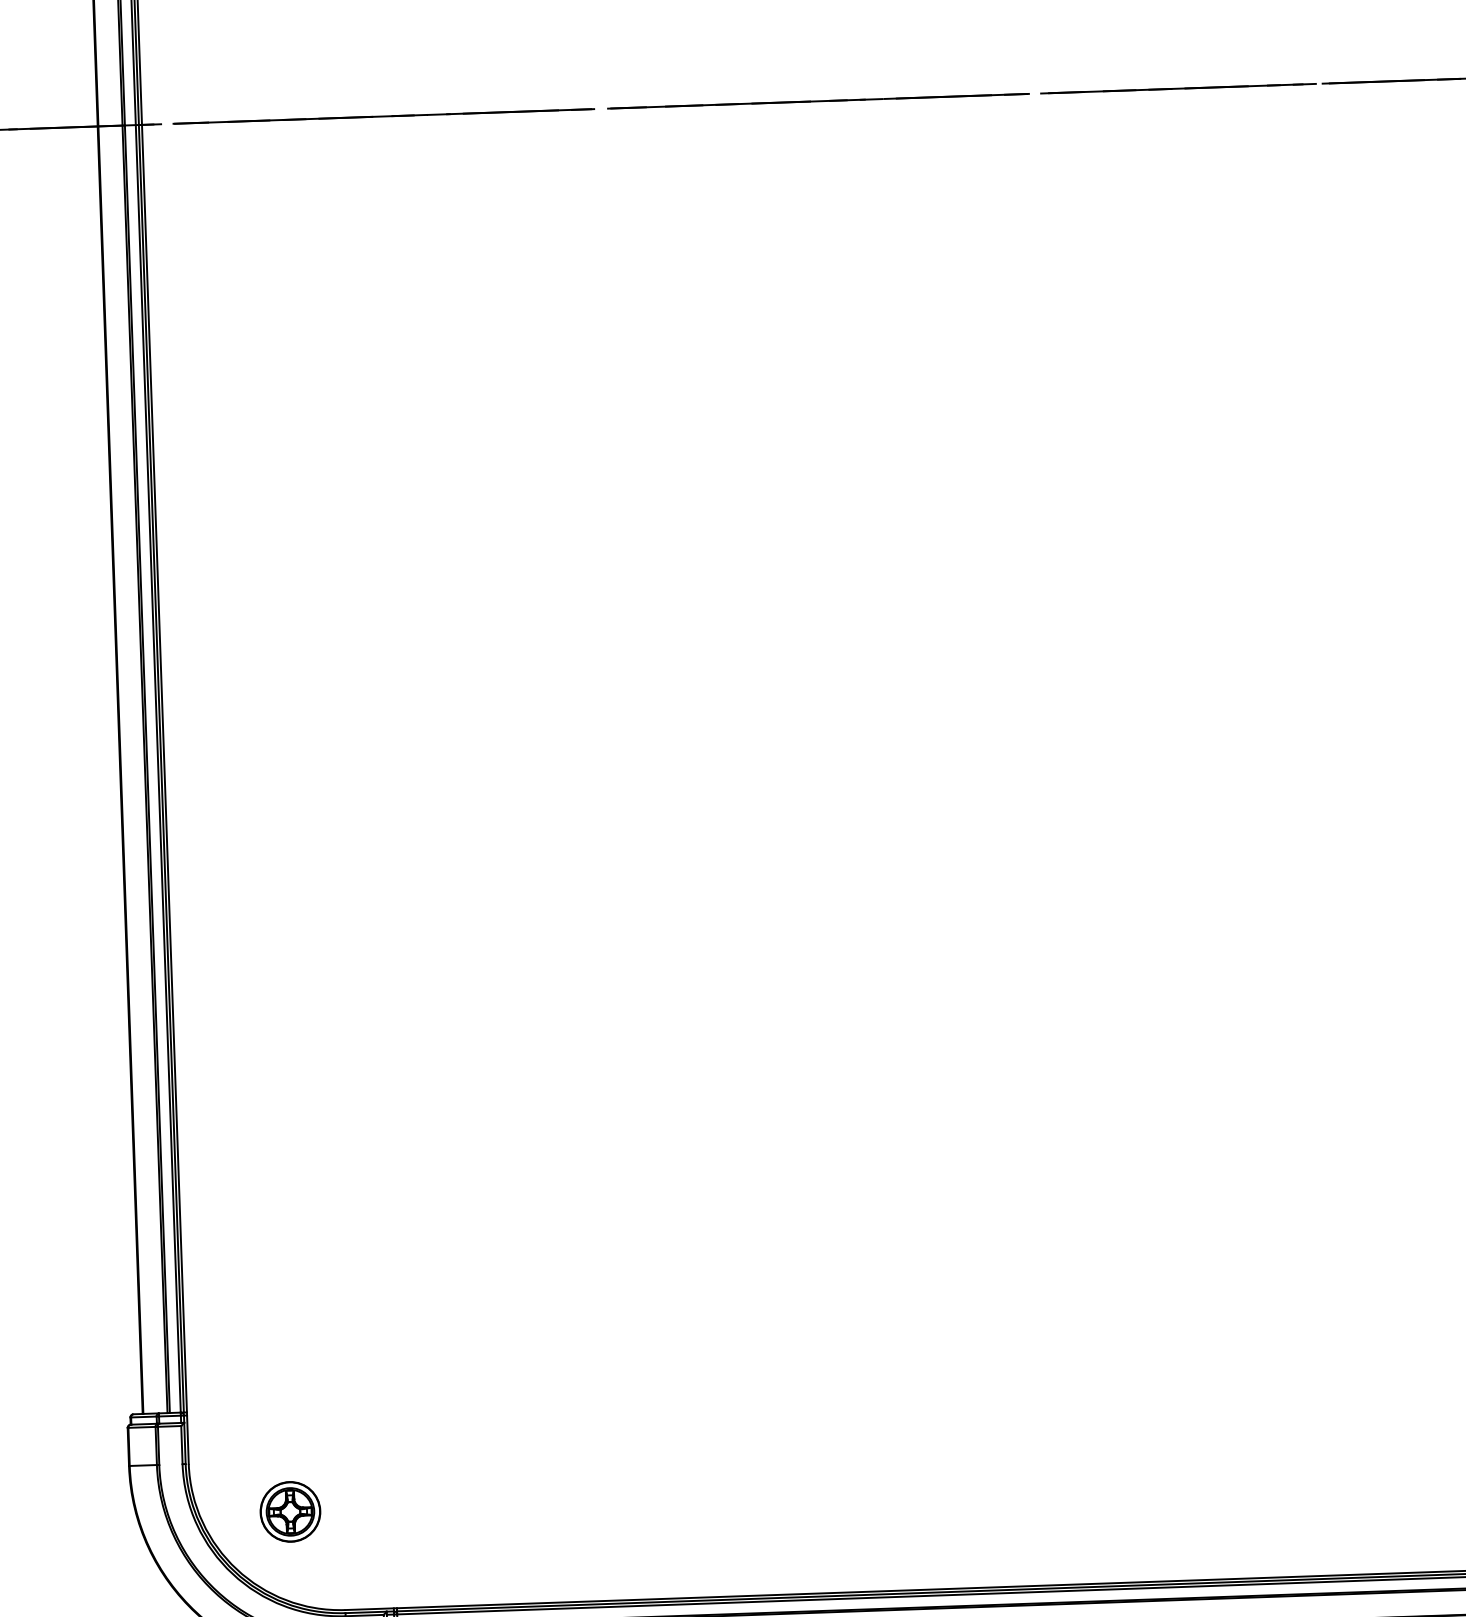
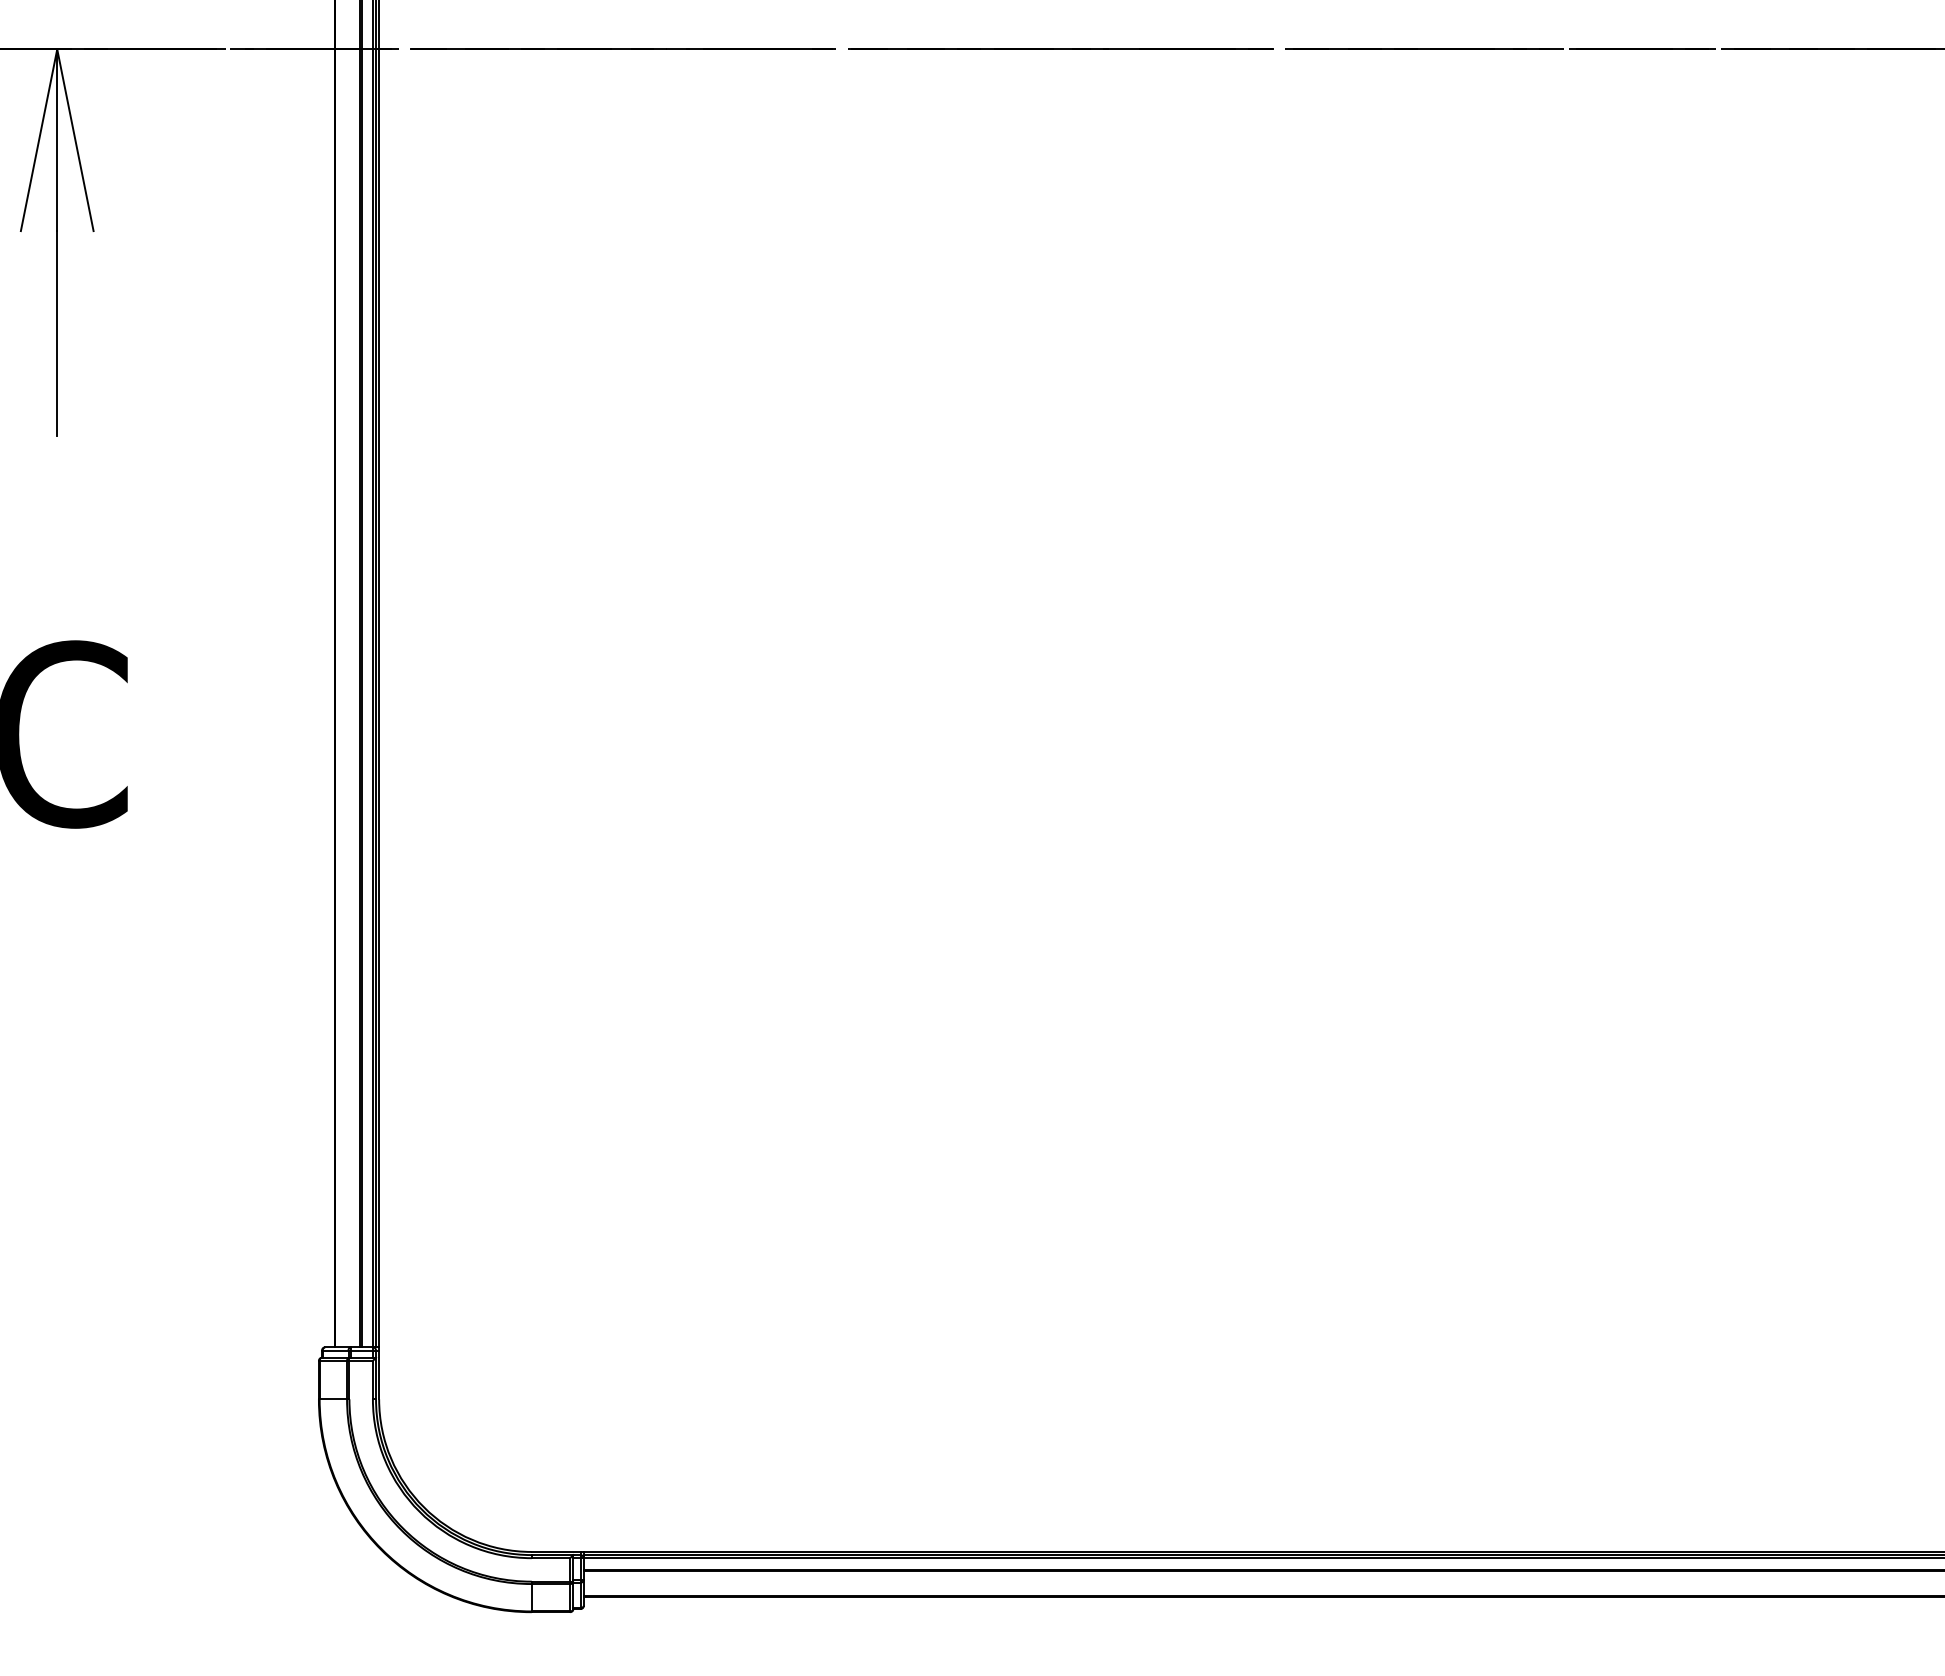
part: (290, 1512) -> (479, 1451), removed

